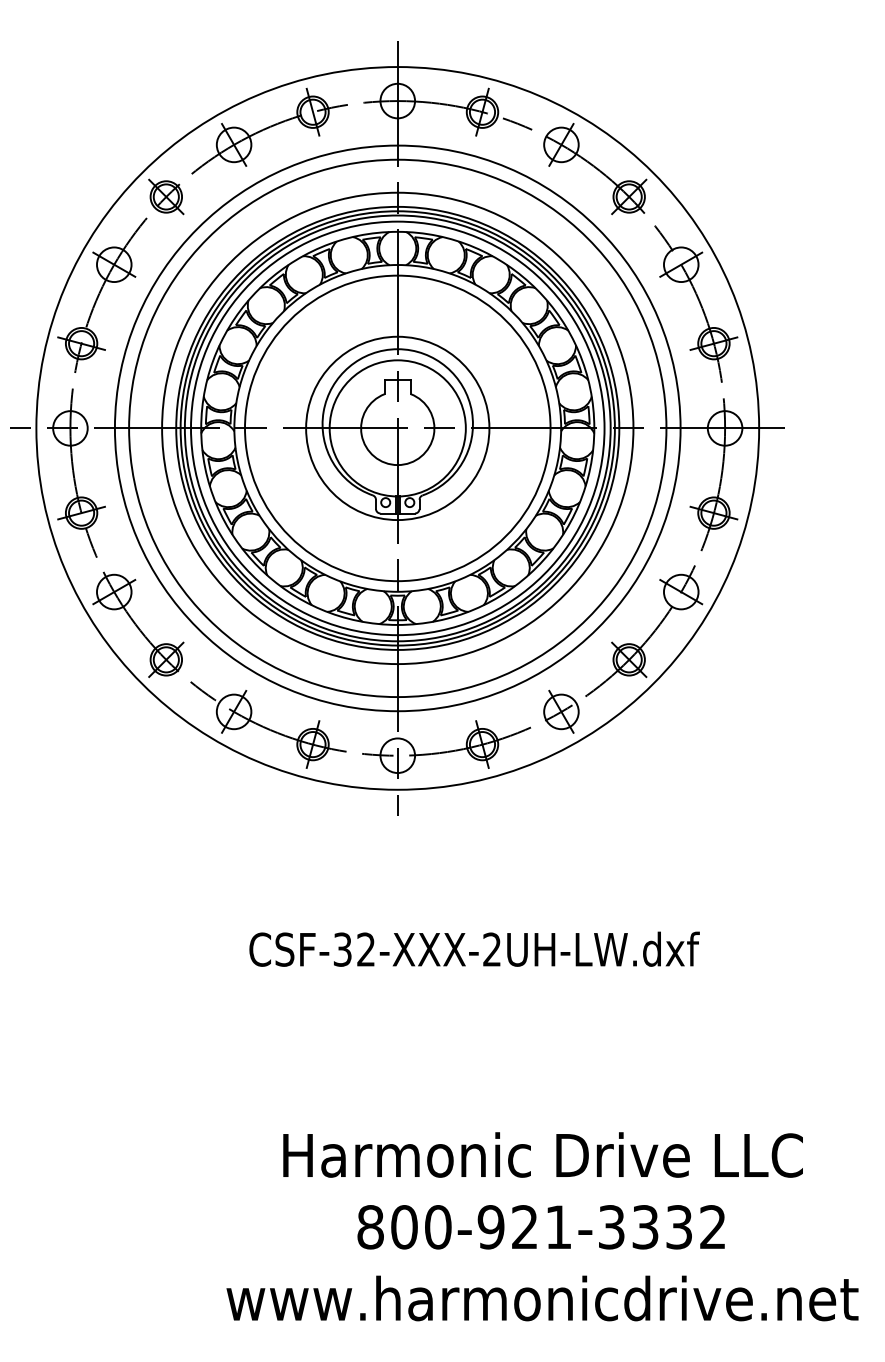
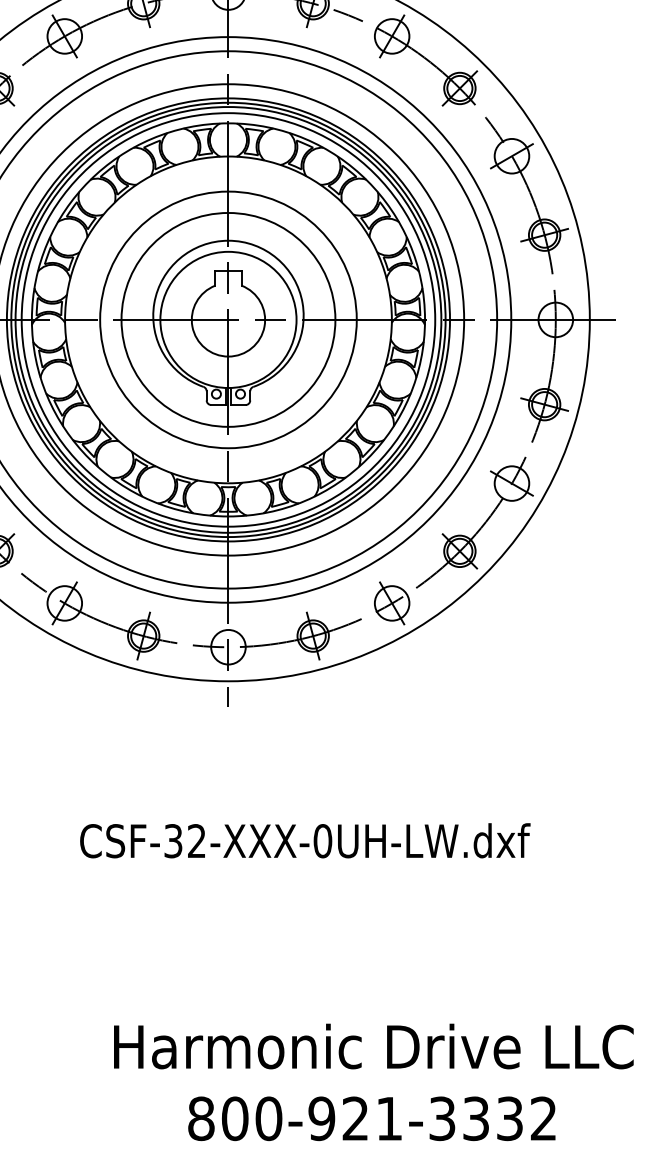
circle: (397, 428) -> (228, 320), size x0.7
circle: (397, 428) -> (228, 320), size x1.4
text: (492, 949) -> (323, 841), CSF-32-XXX-2UH-LW.dxf -> CSF-32-XXX-0UH-LW.dxf

